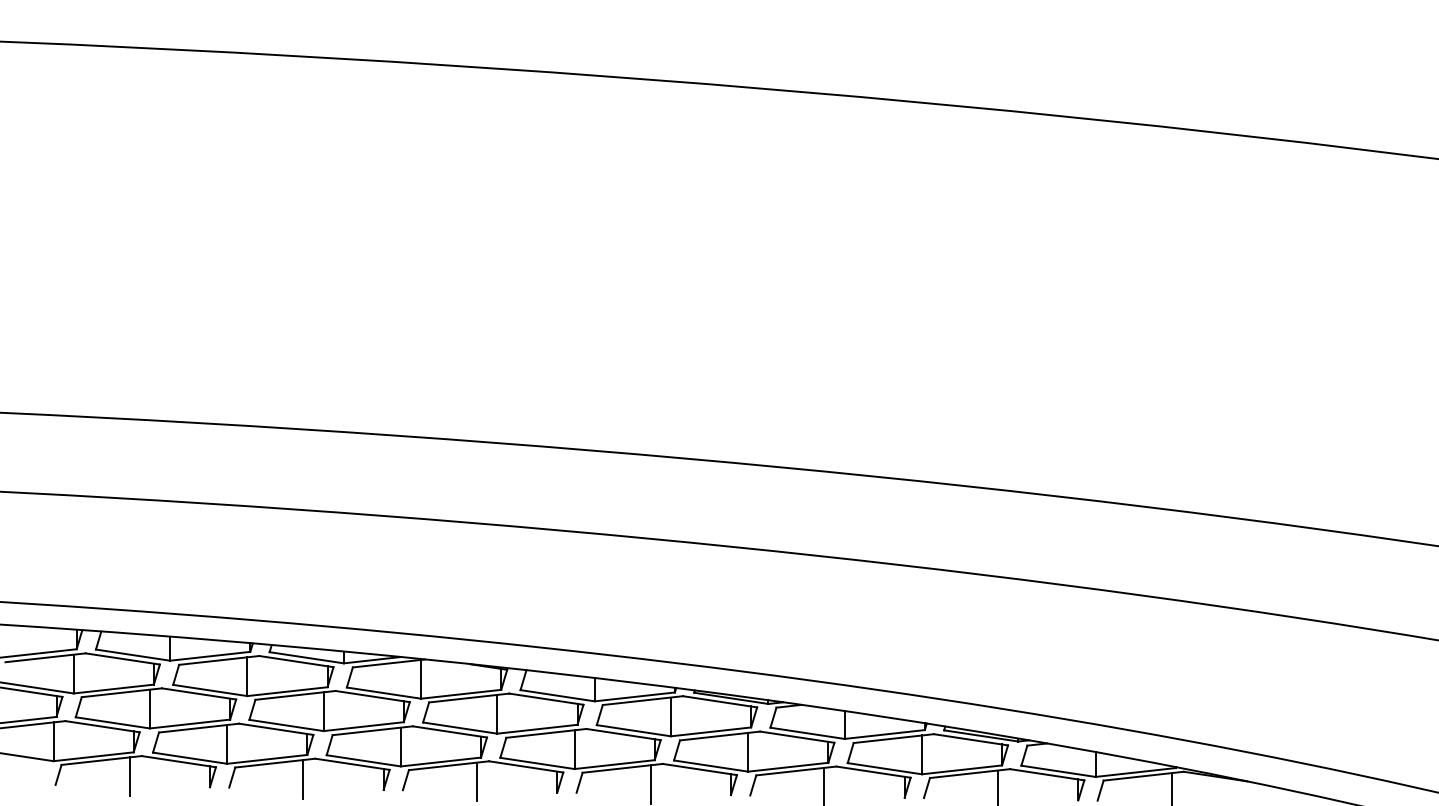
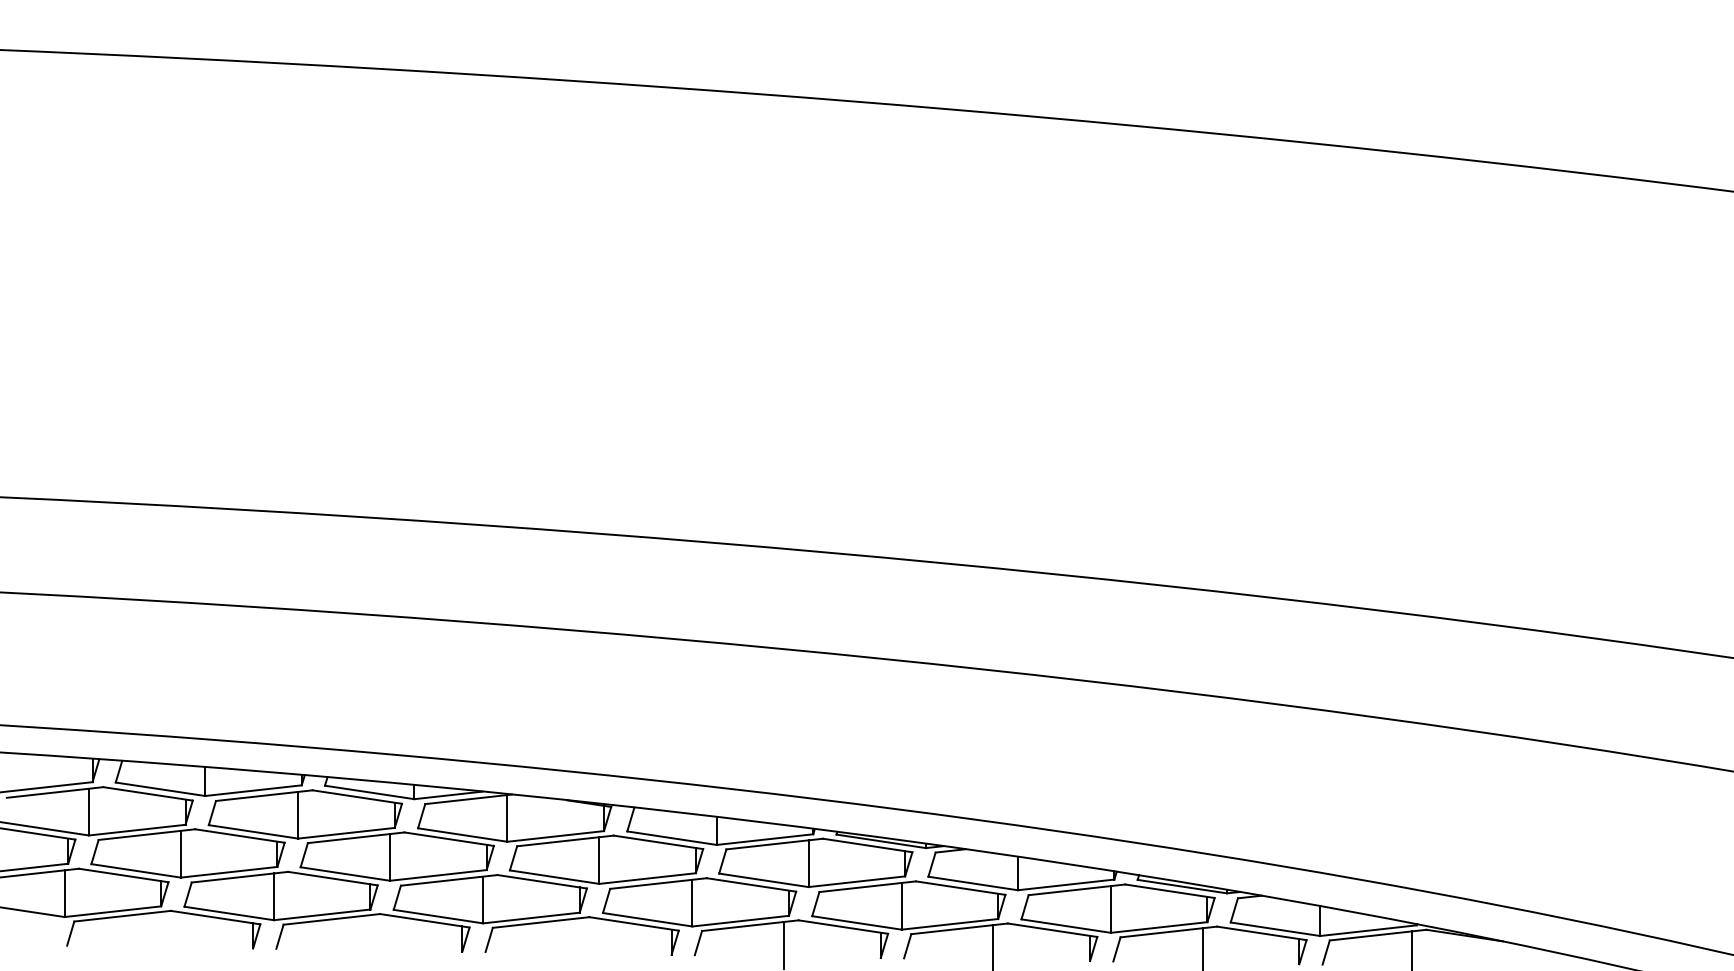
line: (129, 776) -> (156, 935), removed
line: (303, 779) -> (365, 939), removed
line: (477, 781) -> (575, 941), removed

